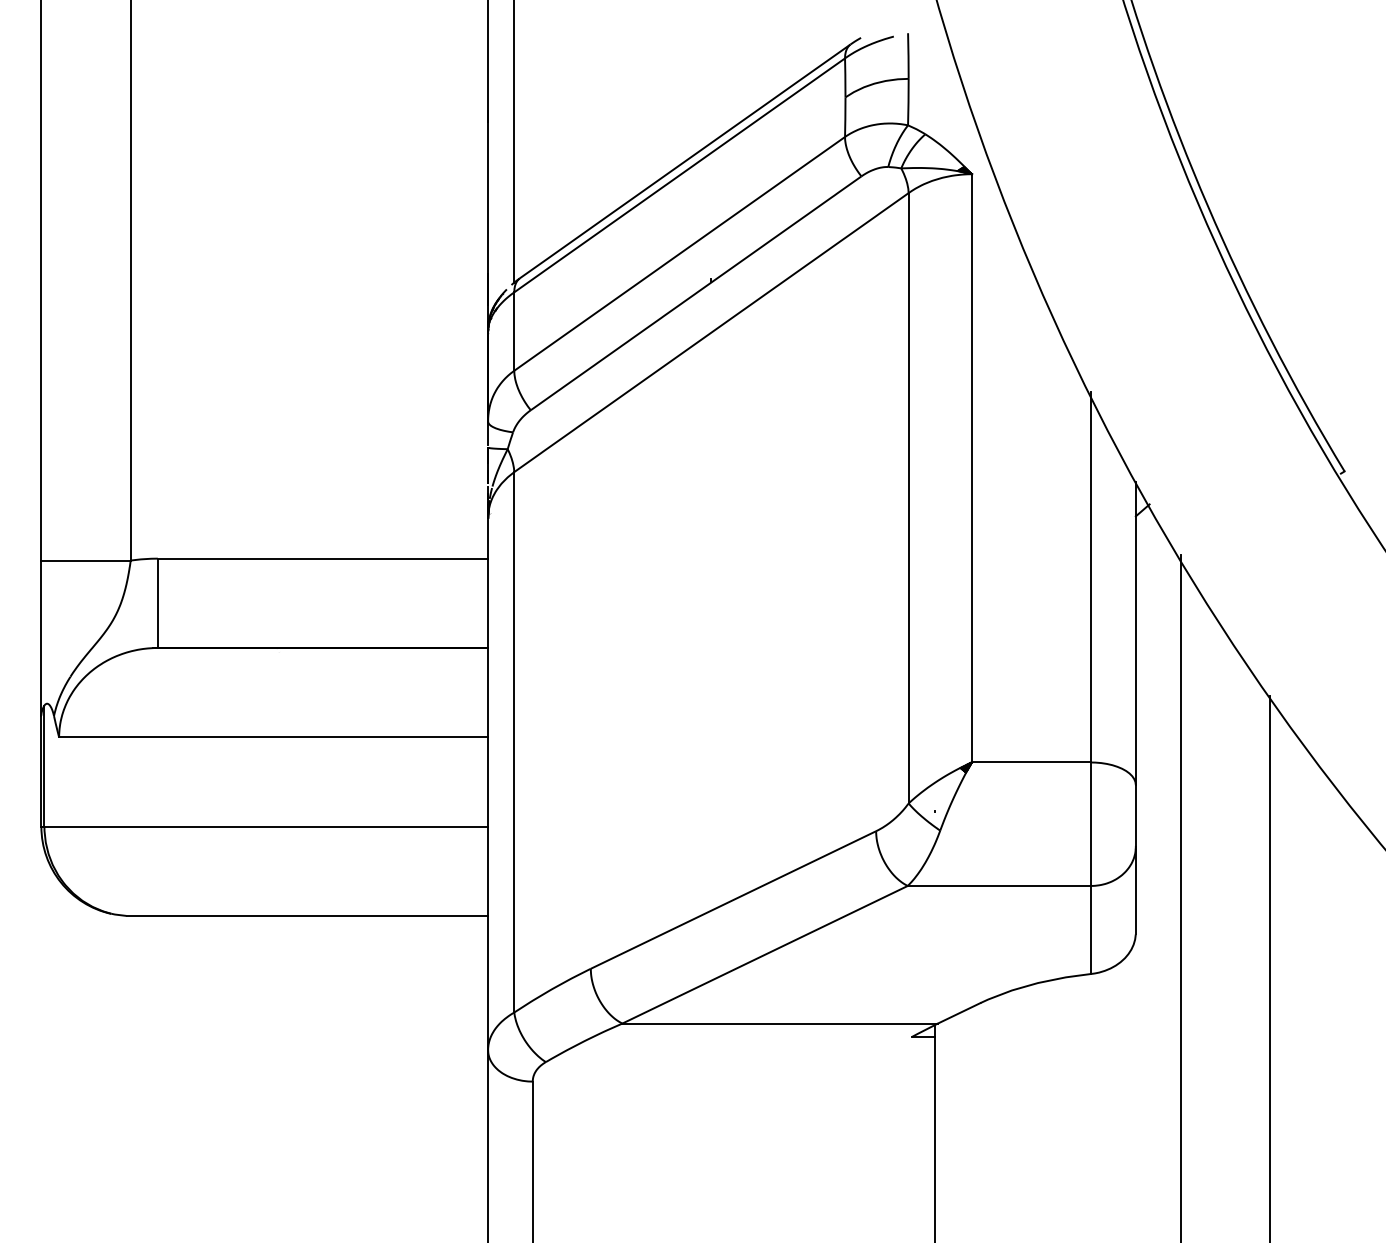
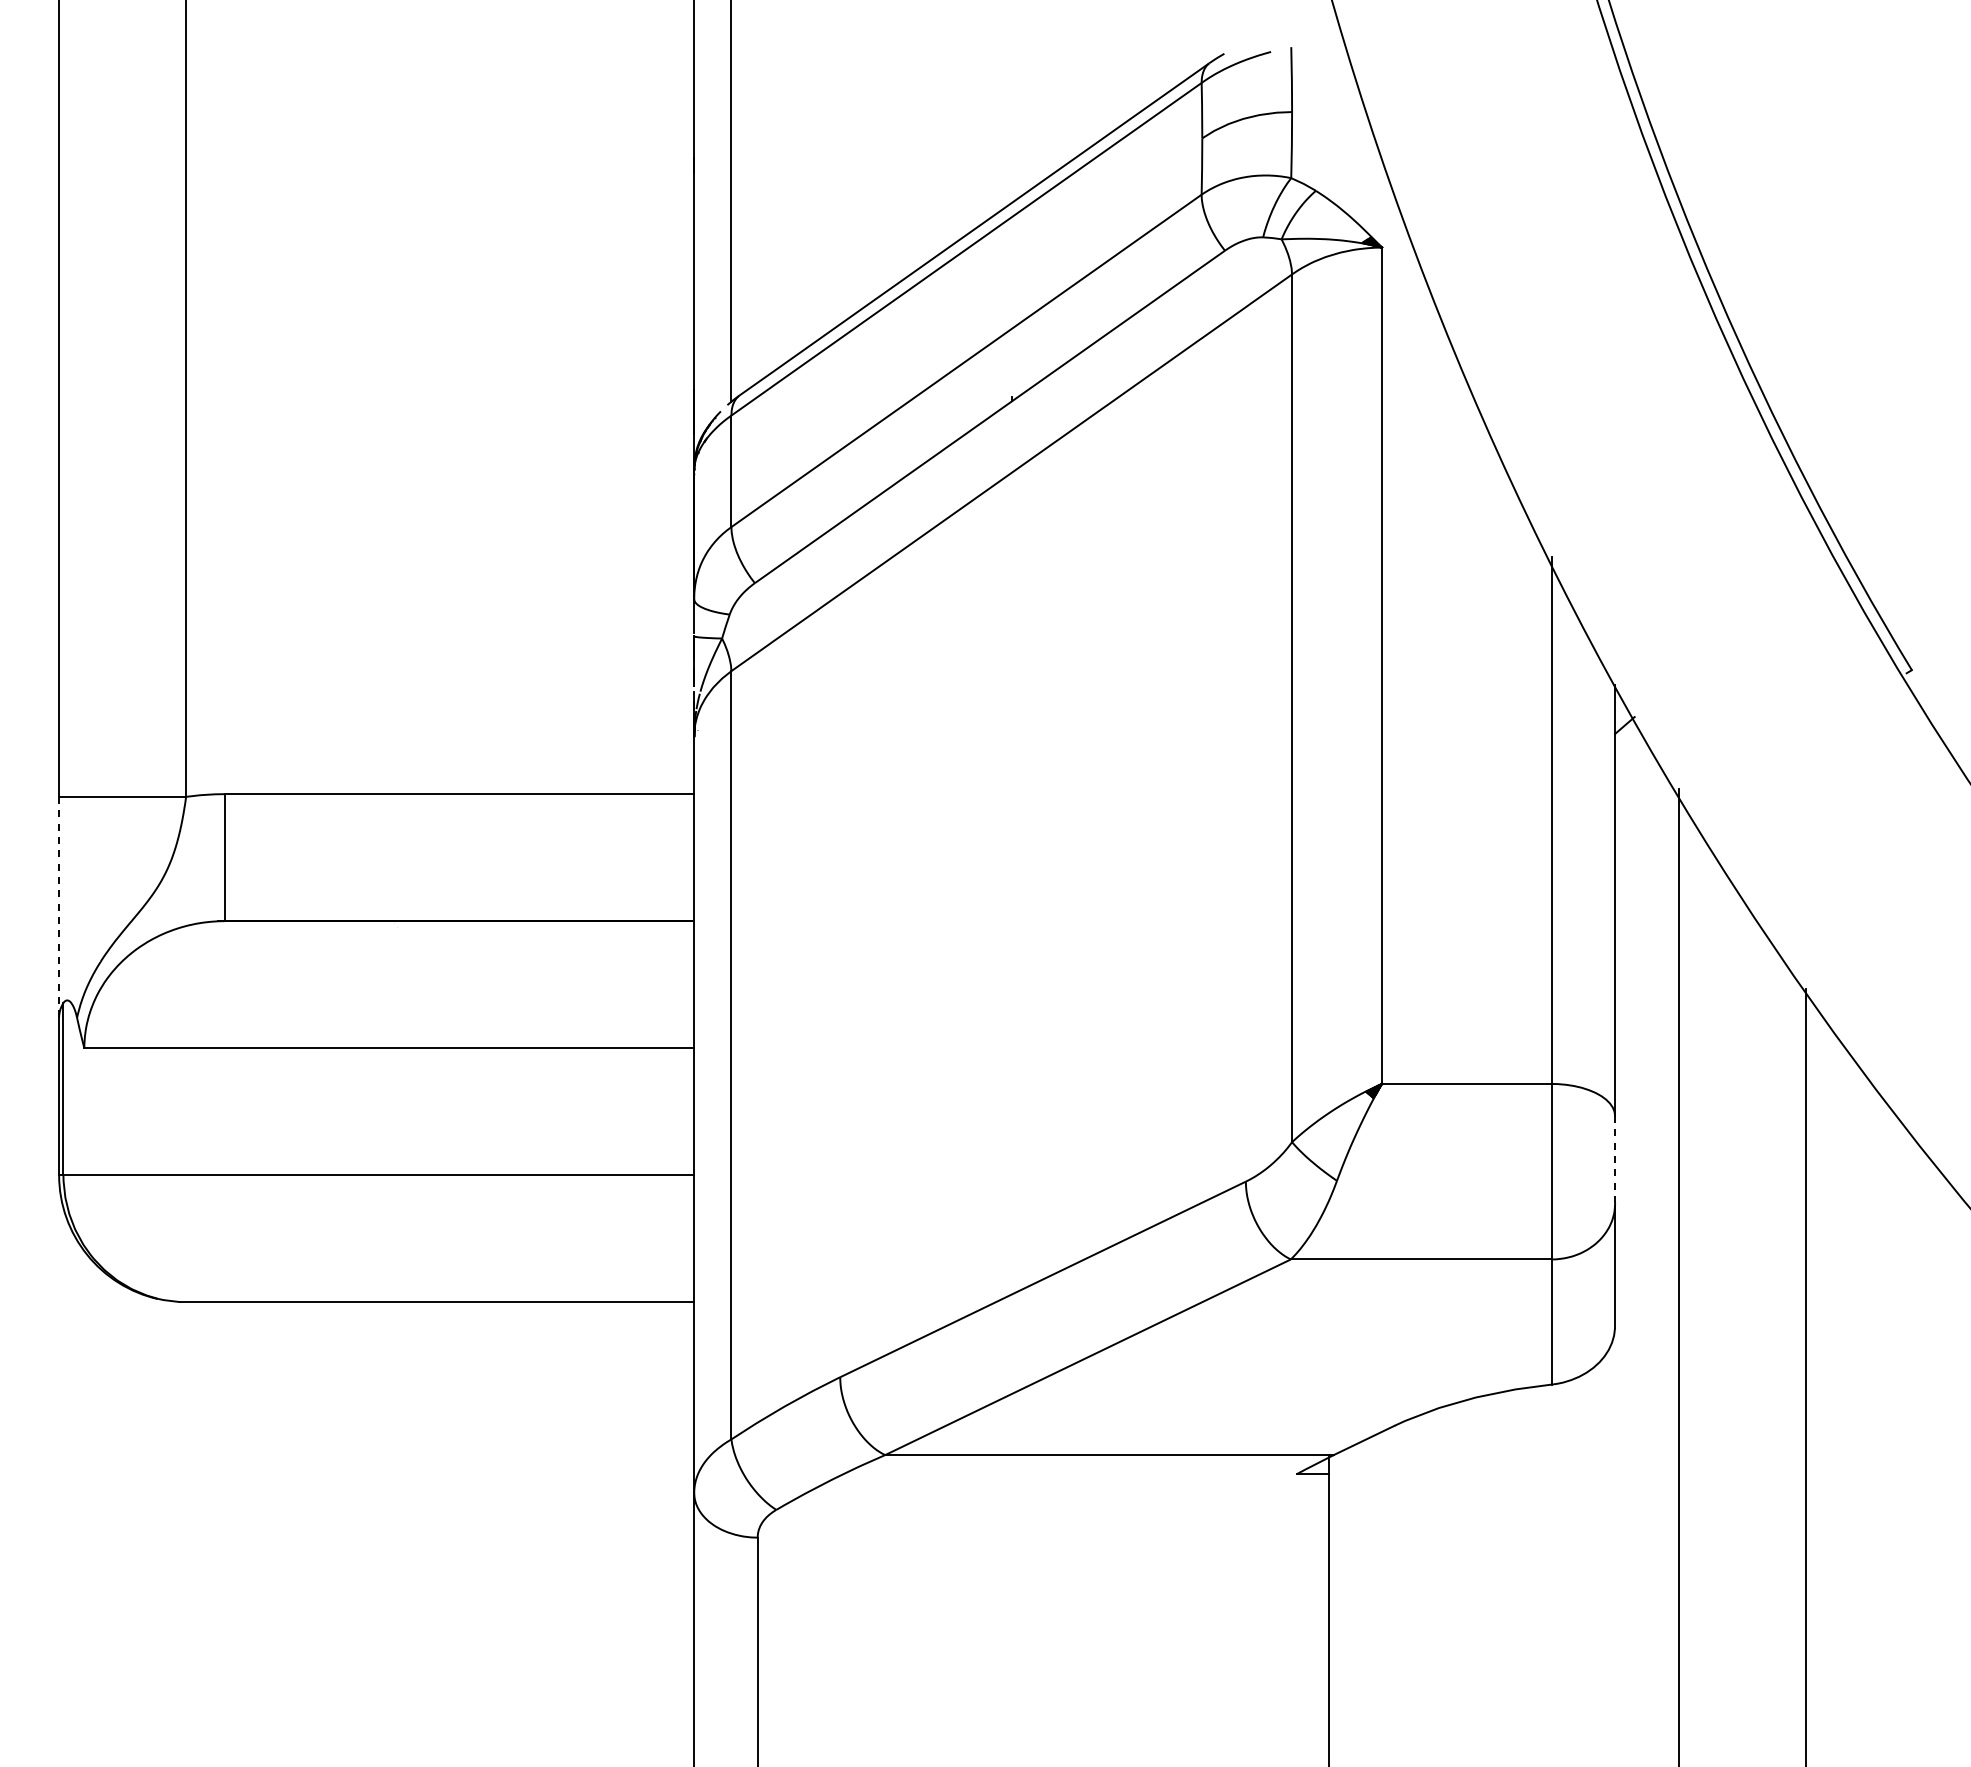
line: (41, 637) -> (59, 906), solid -> dashed
line: (1136, 815) -> (1615, 1159), solid -> dashed

